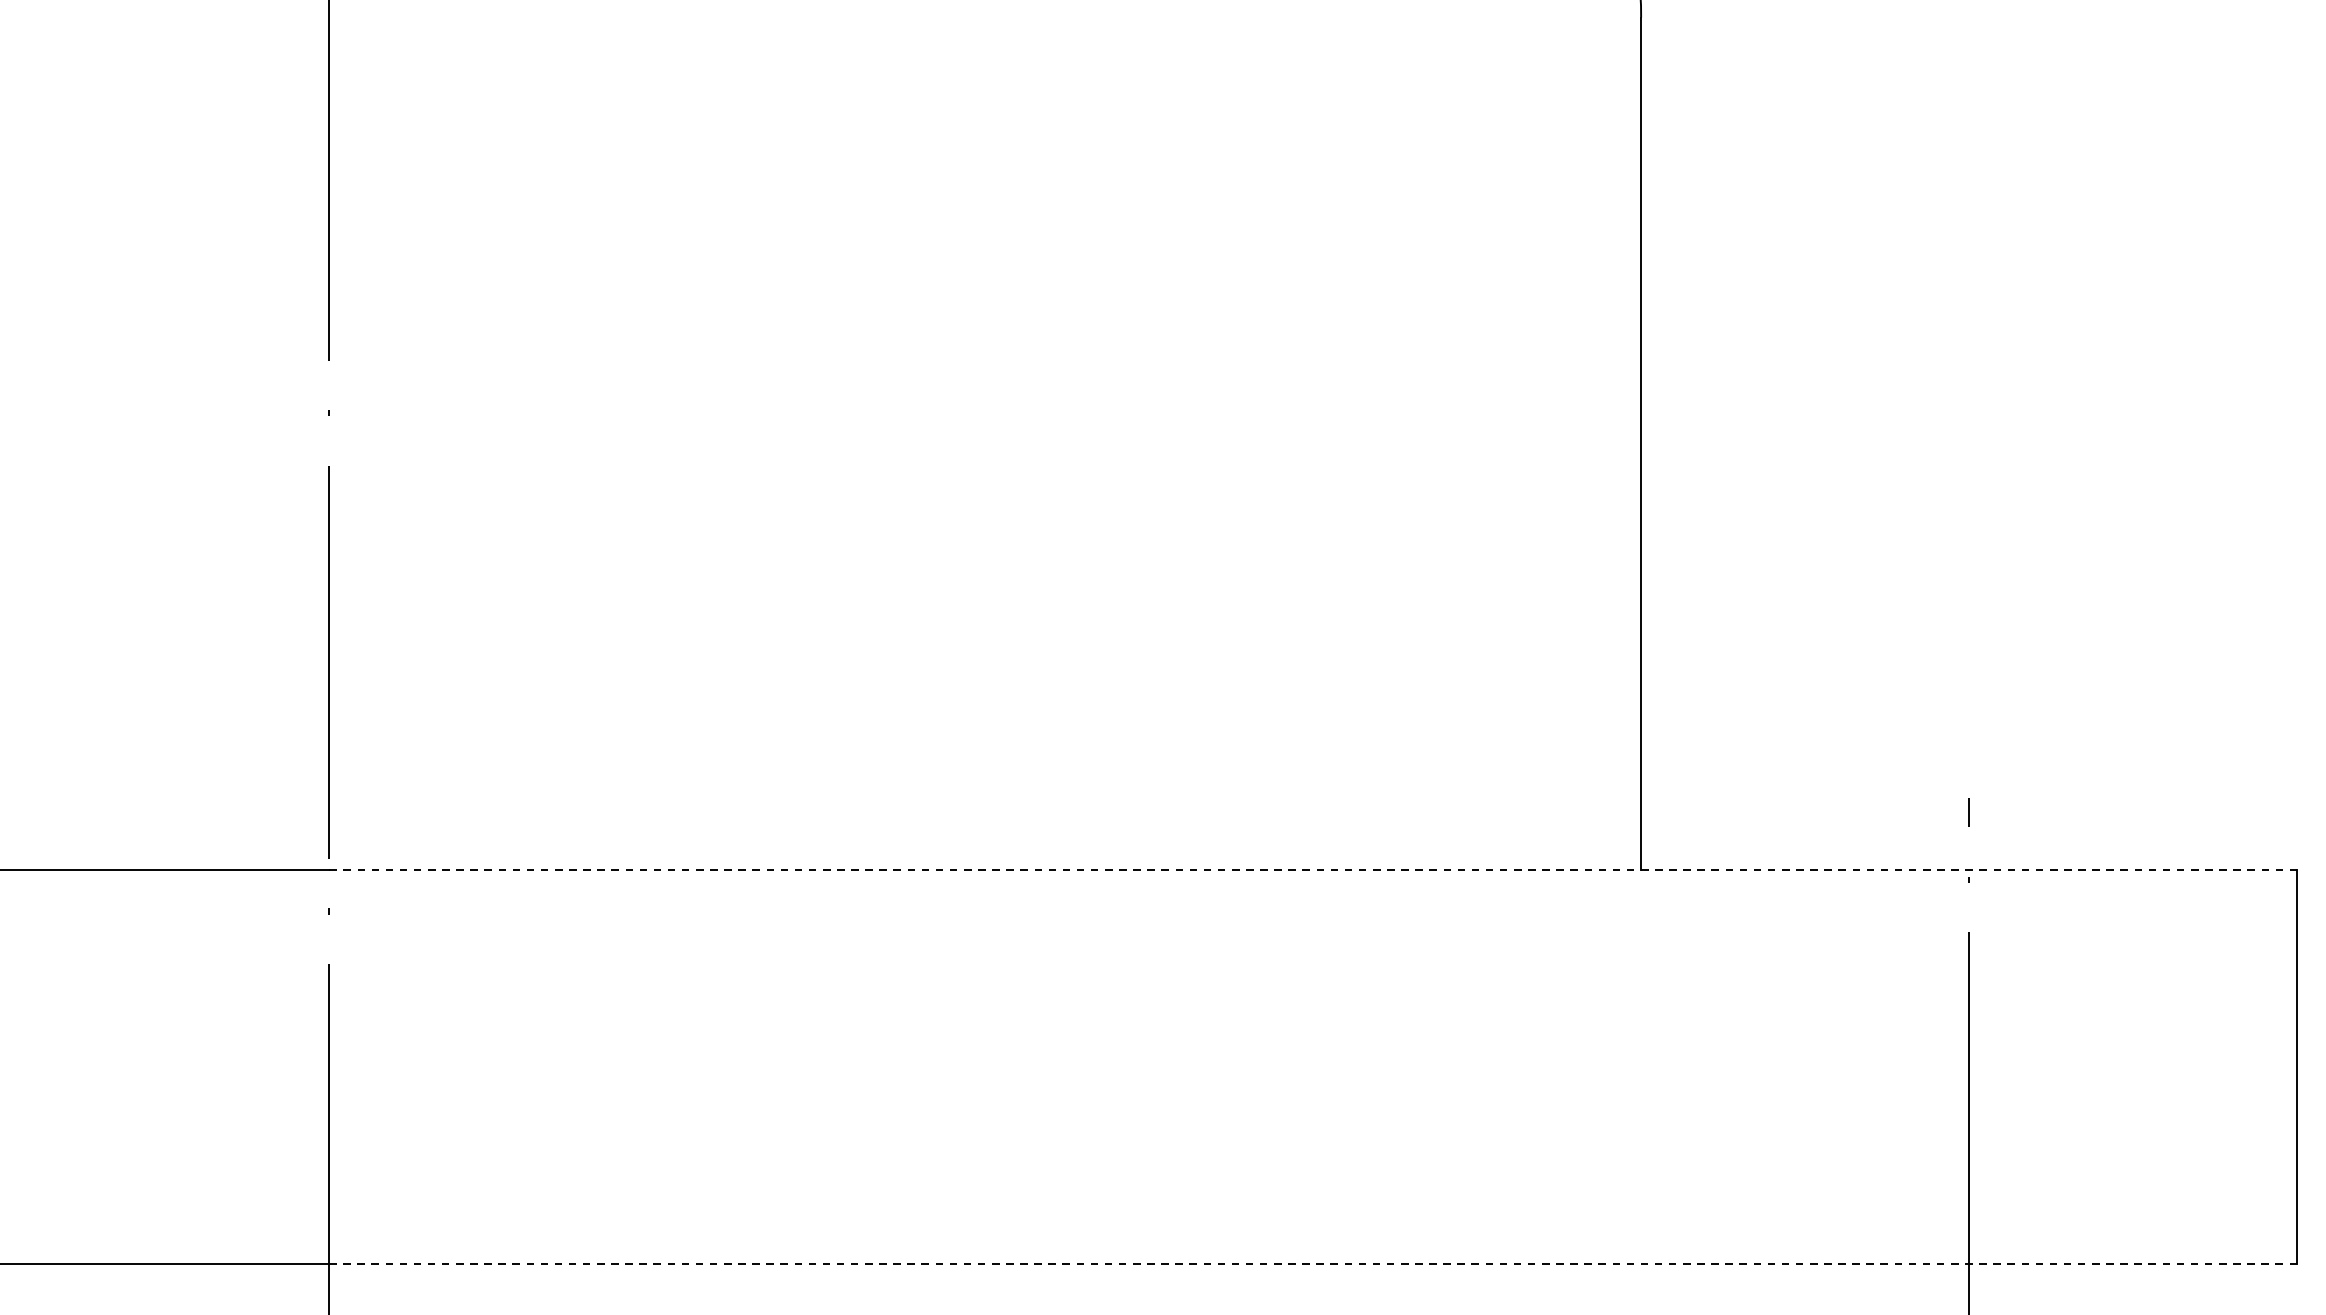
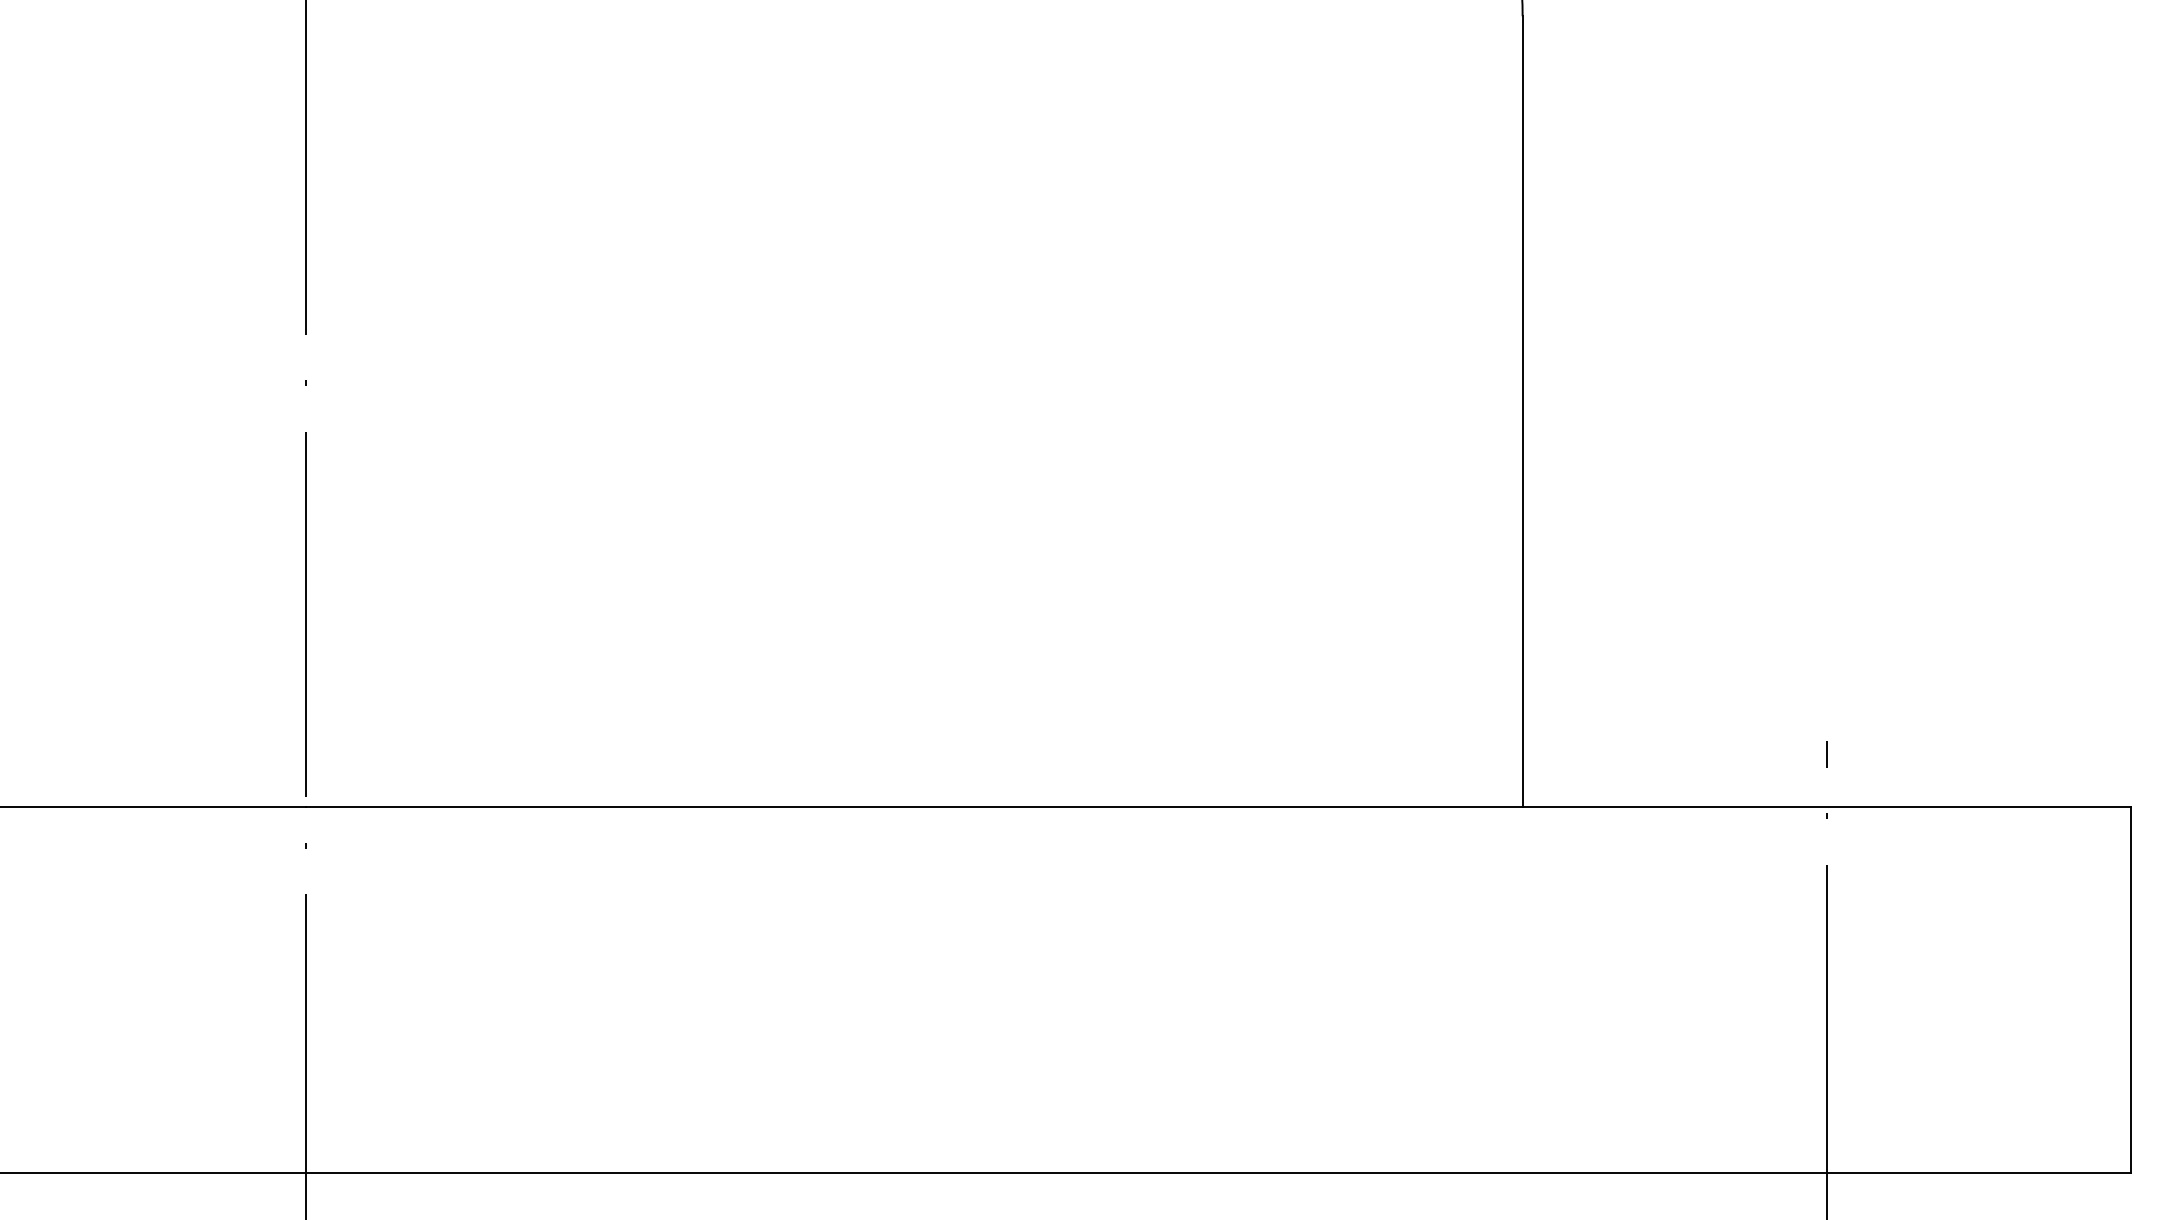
line: (1313, 870) -> (1218, 807), dashed -> solid
line: (1313, 1263) -> (1218, 1172), dashed -> solid

